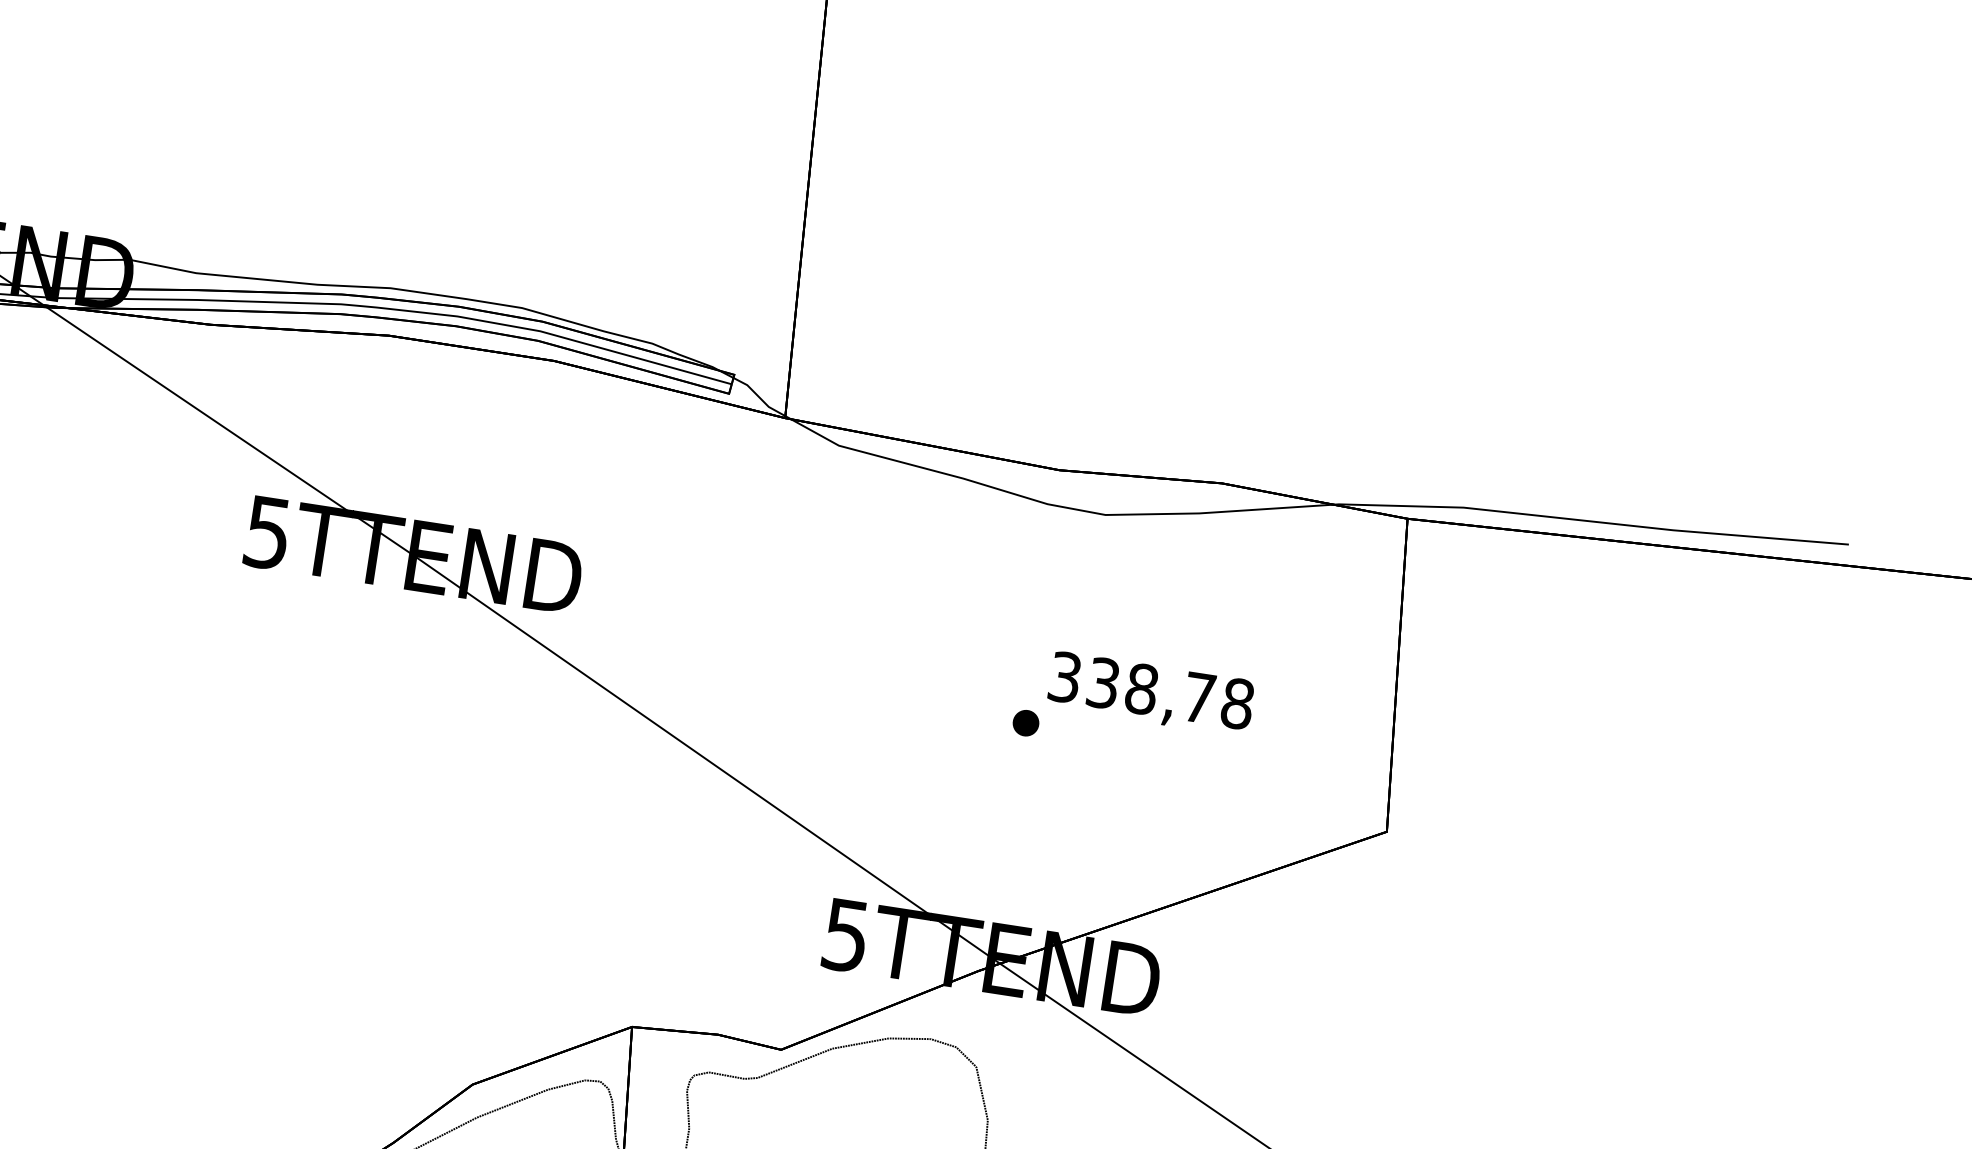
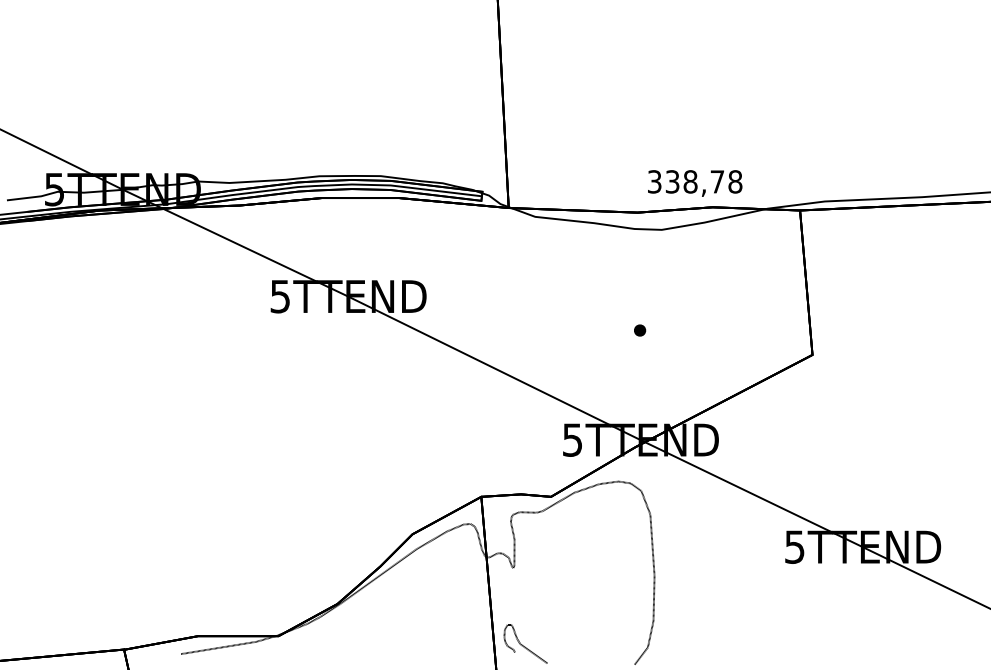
text: (1151, 694) -> (695, 183), moved

